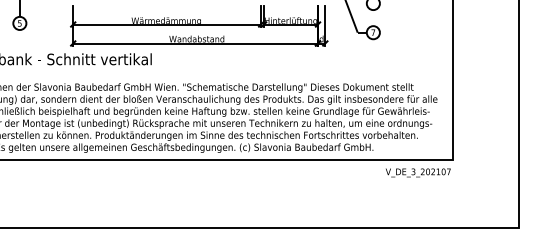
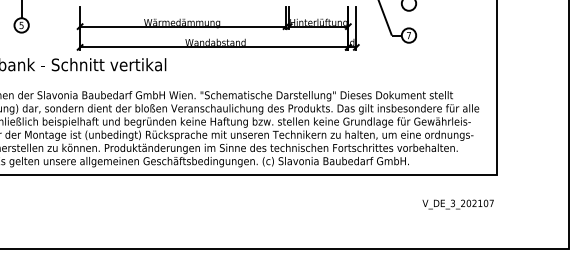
text: (418, 172) -> (458, 204), moved

